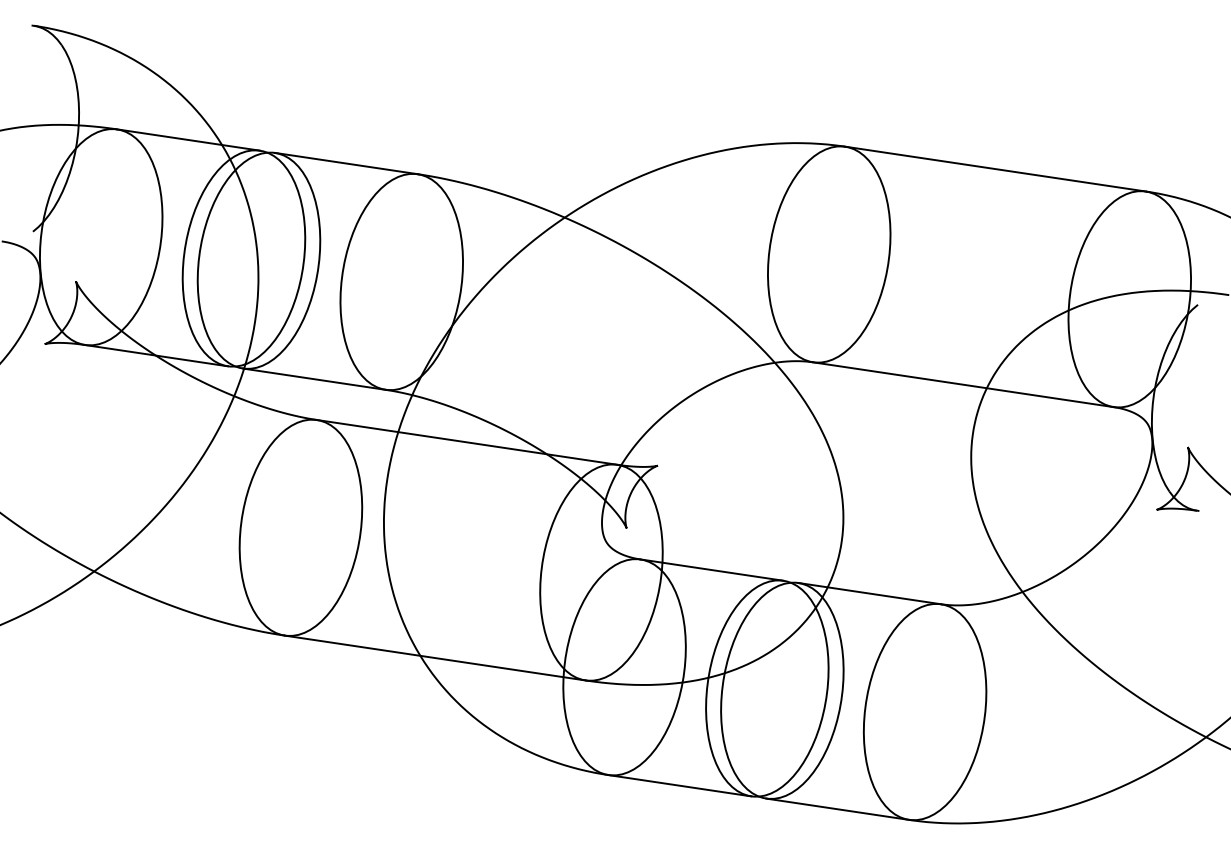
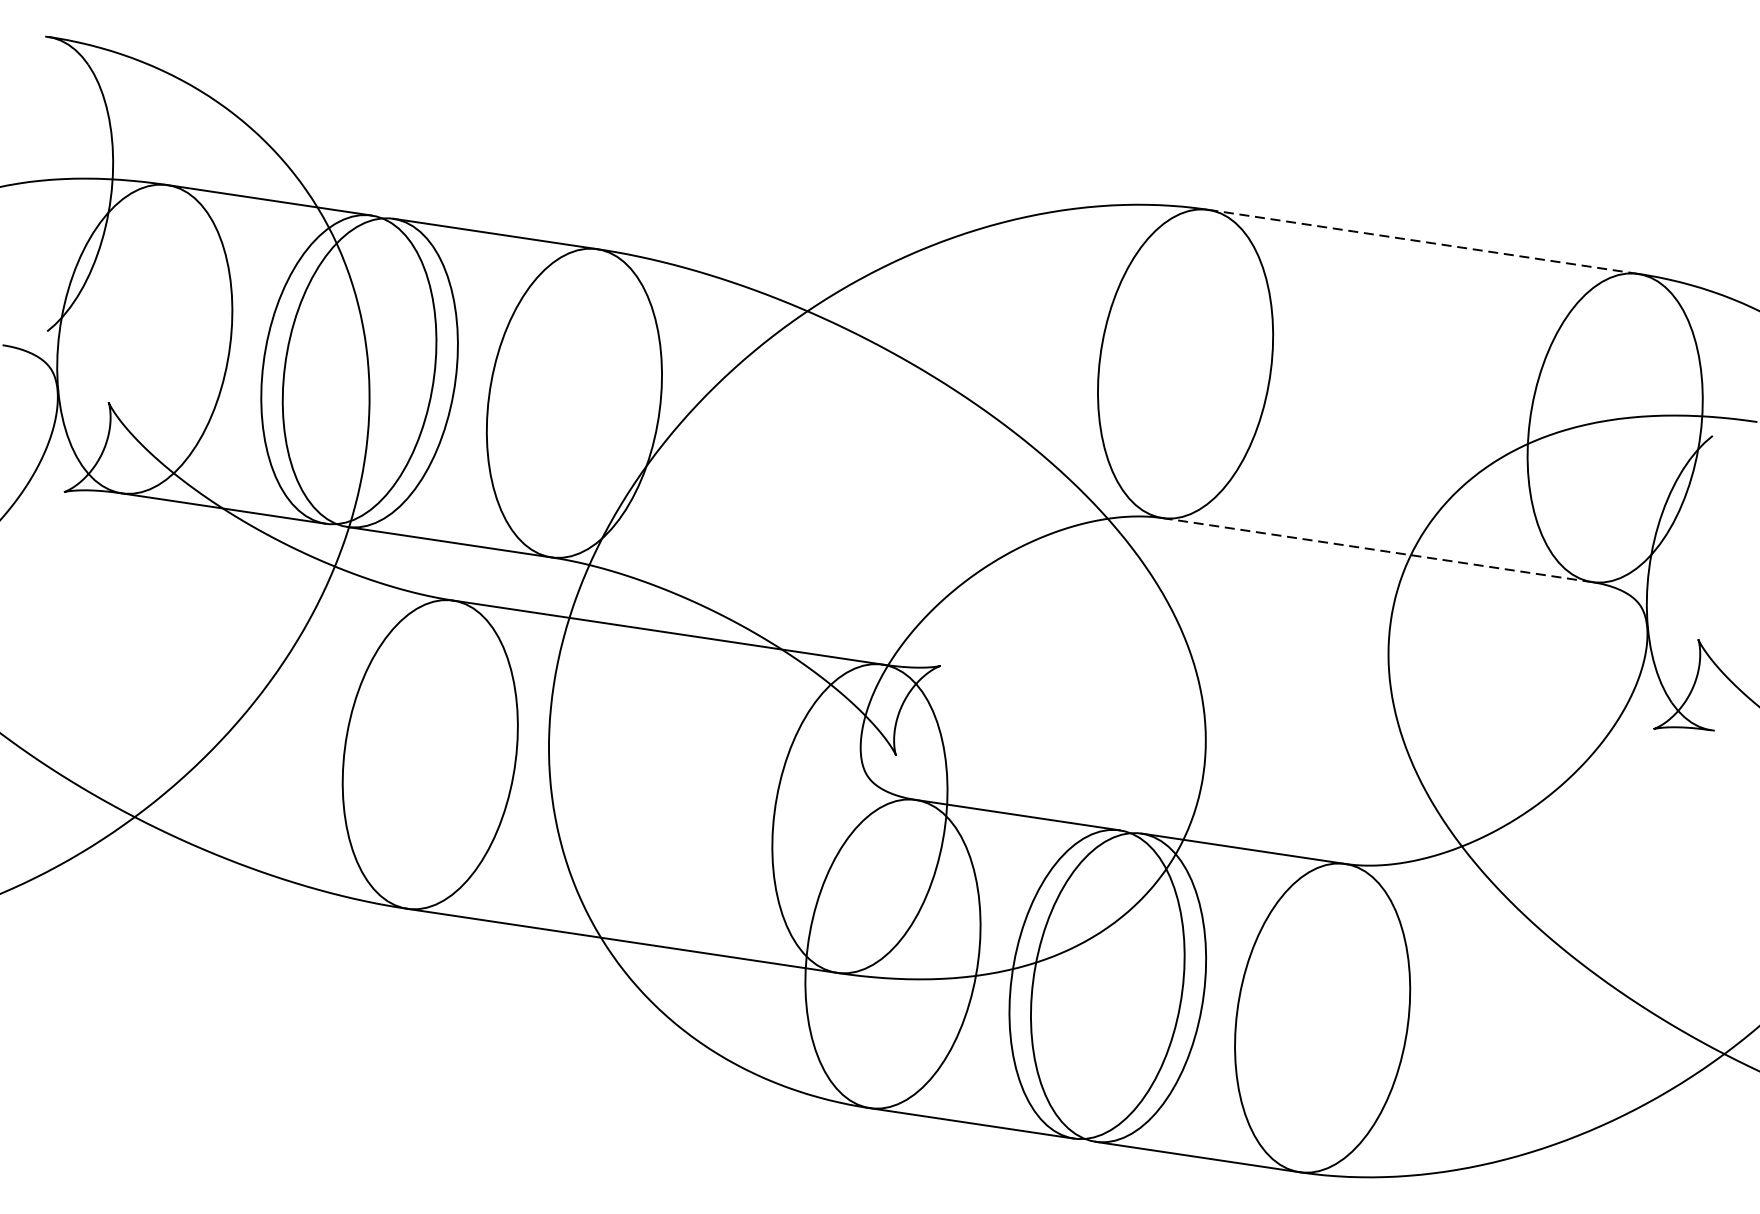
line: (995, 169) -> (1423, 242), solid -> dashed
line: (963, 384) -> (1377, 549), solid -> dashed

